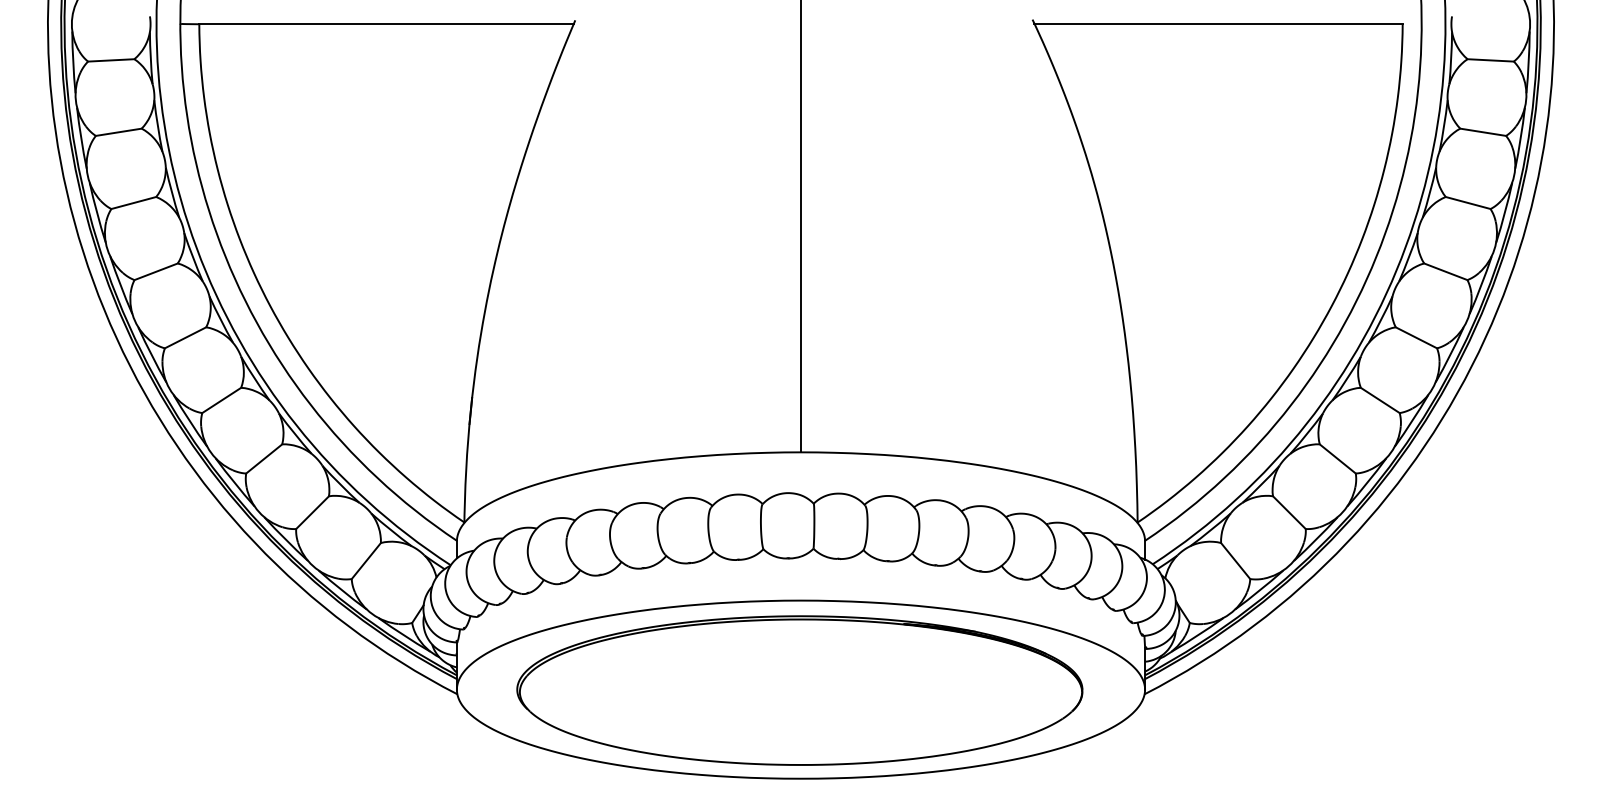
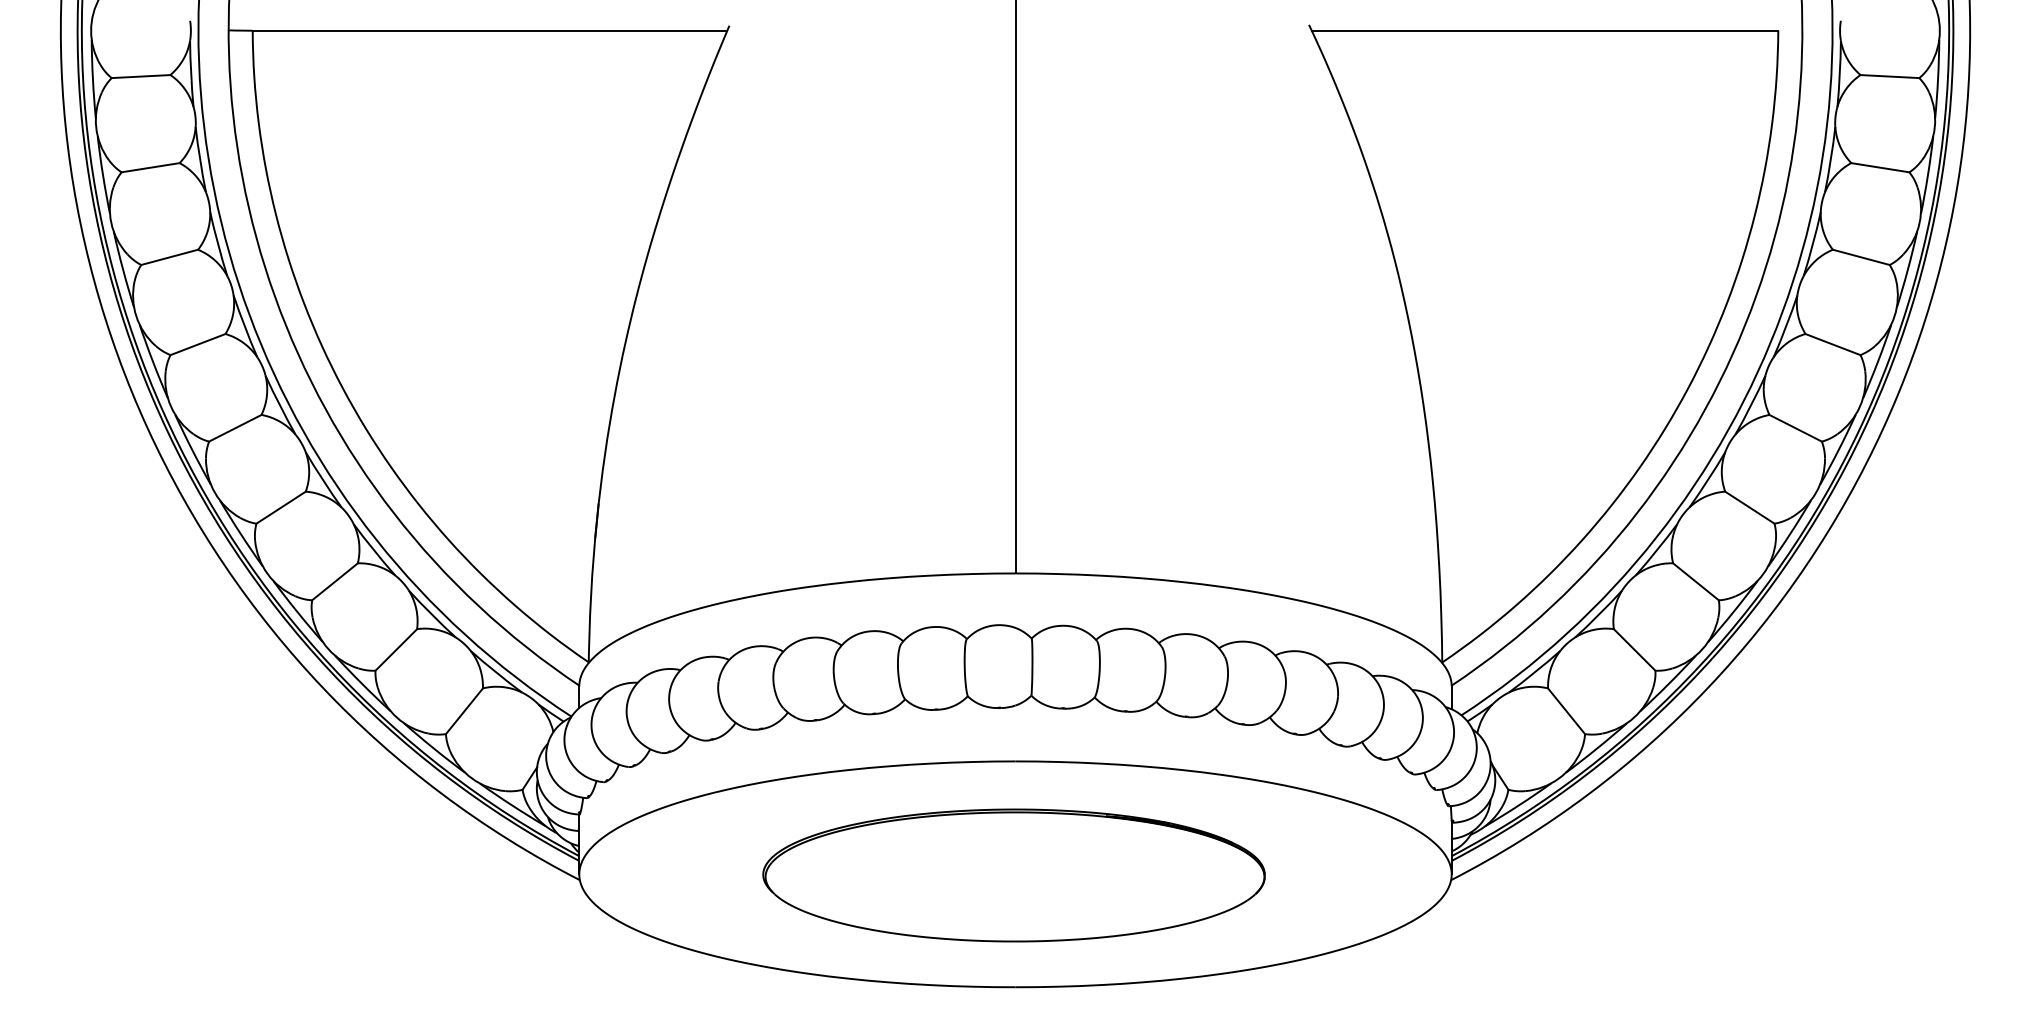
part: (799, 690) -> (1013, 875), size x0.7

